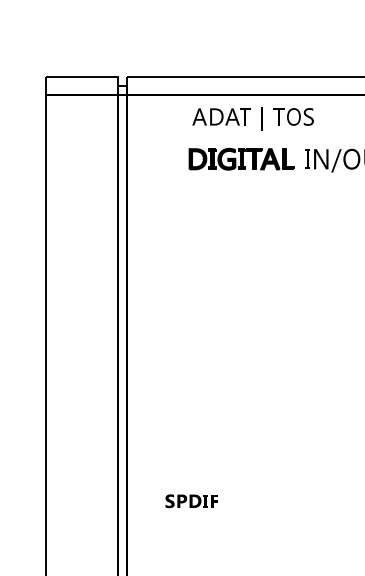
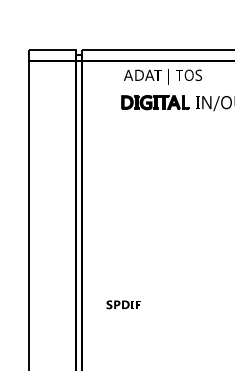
part: (191, 500) -> (123, 304), moved

